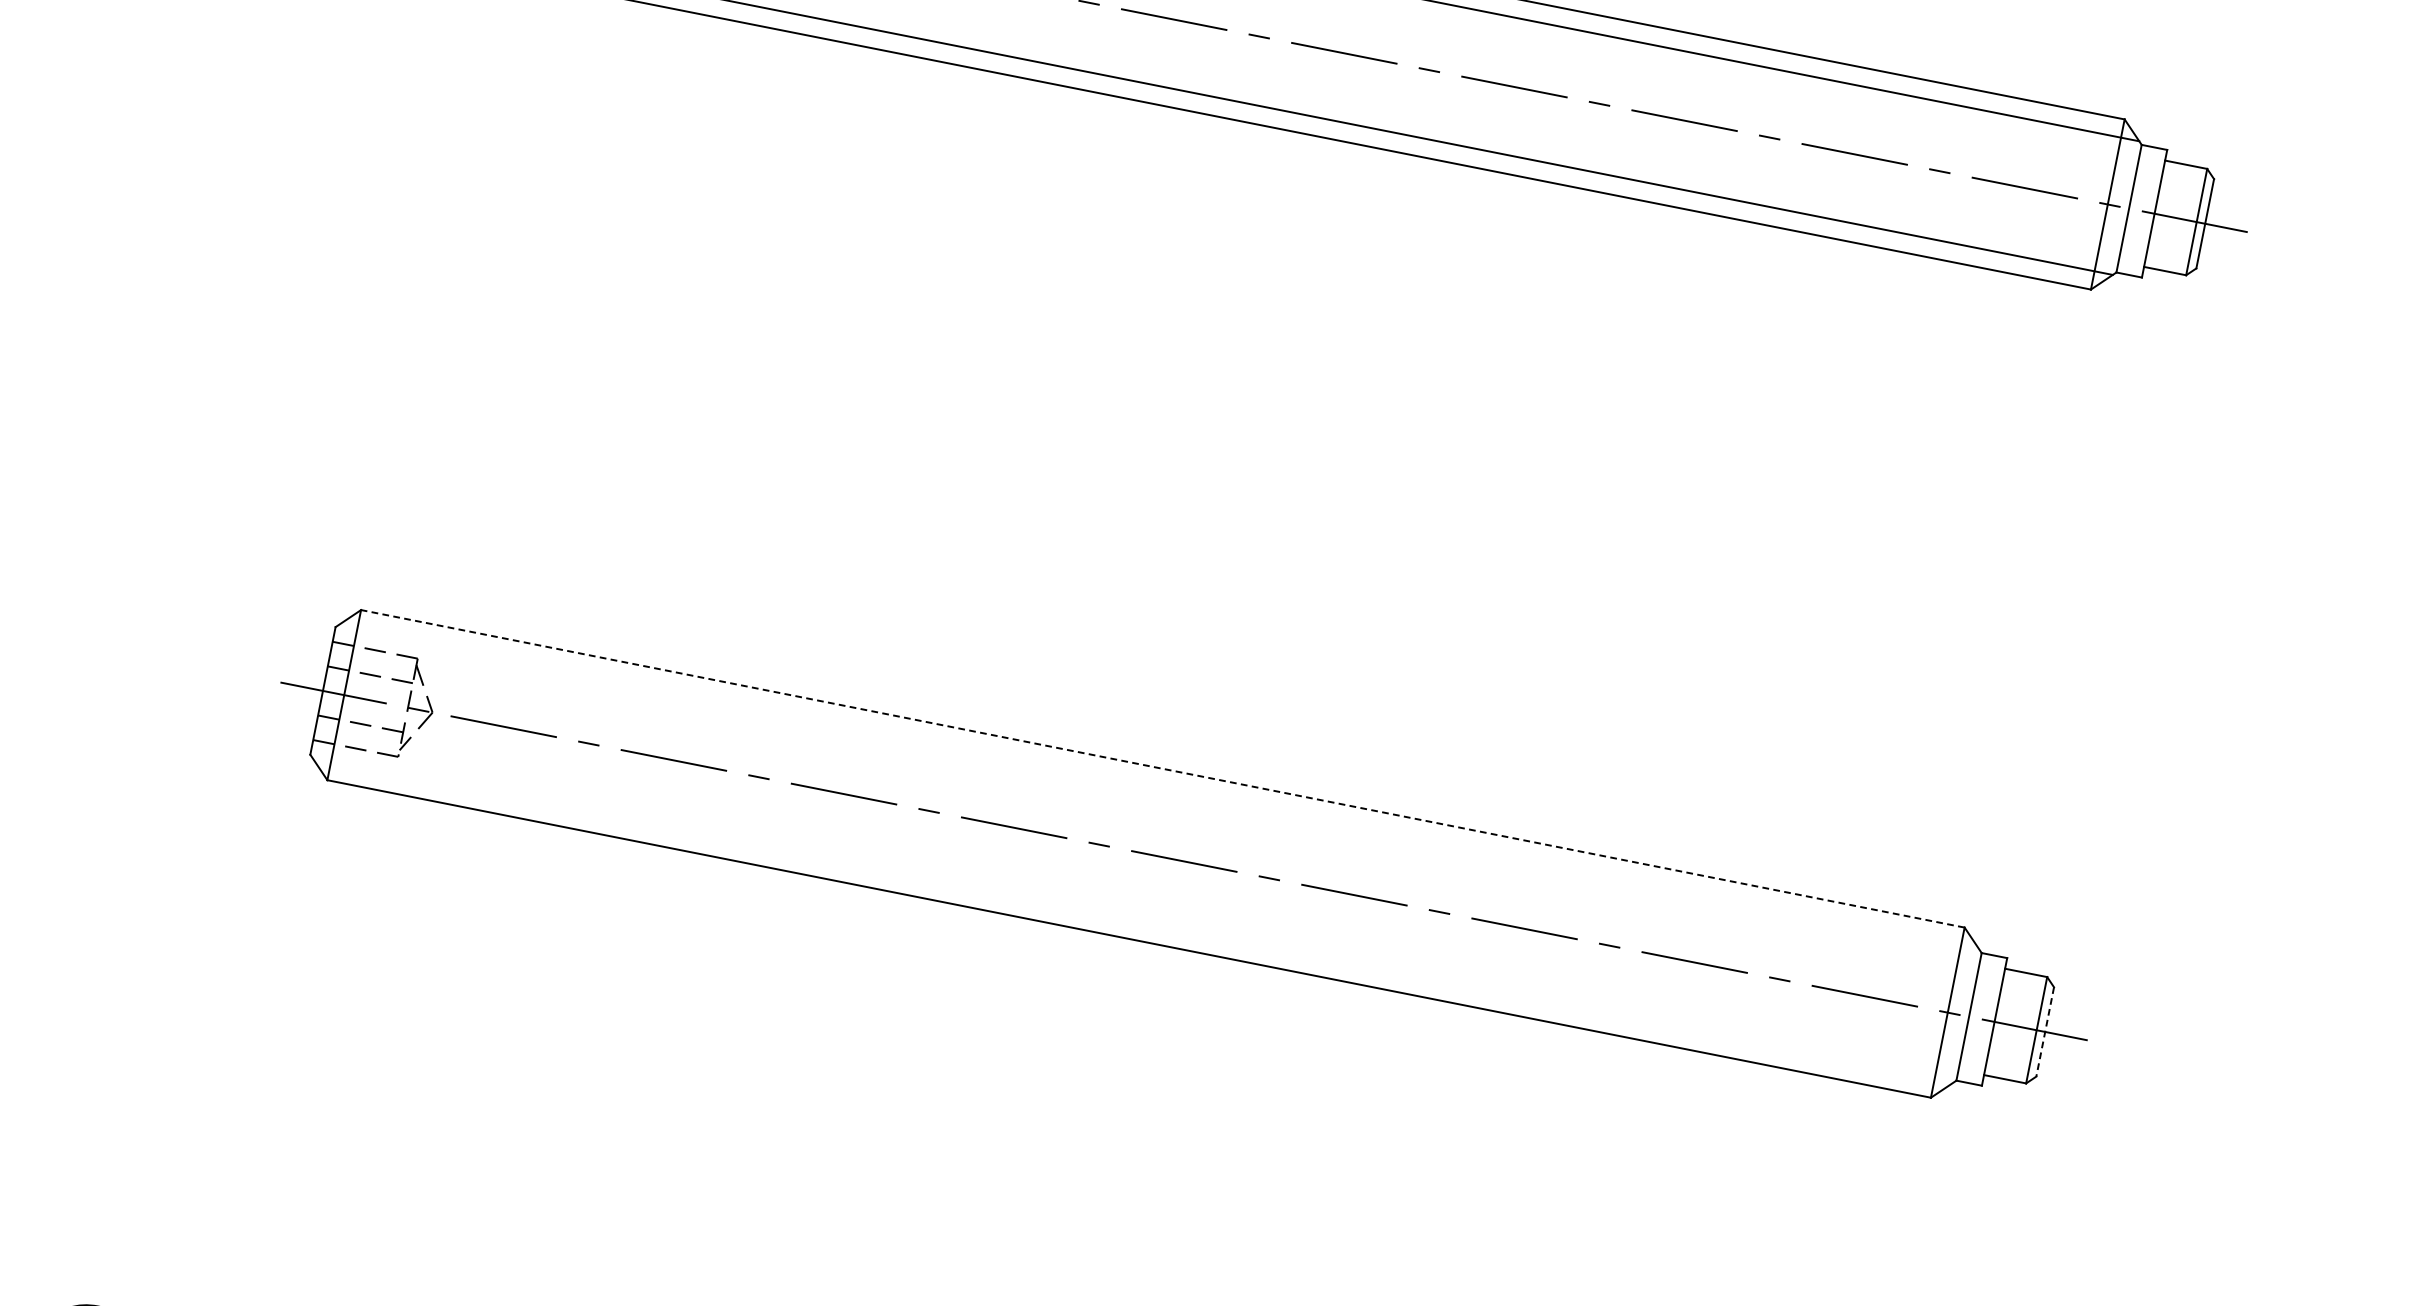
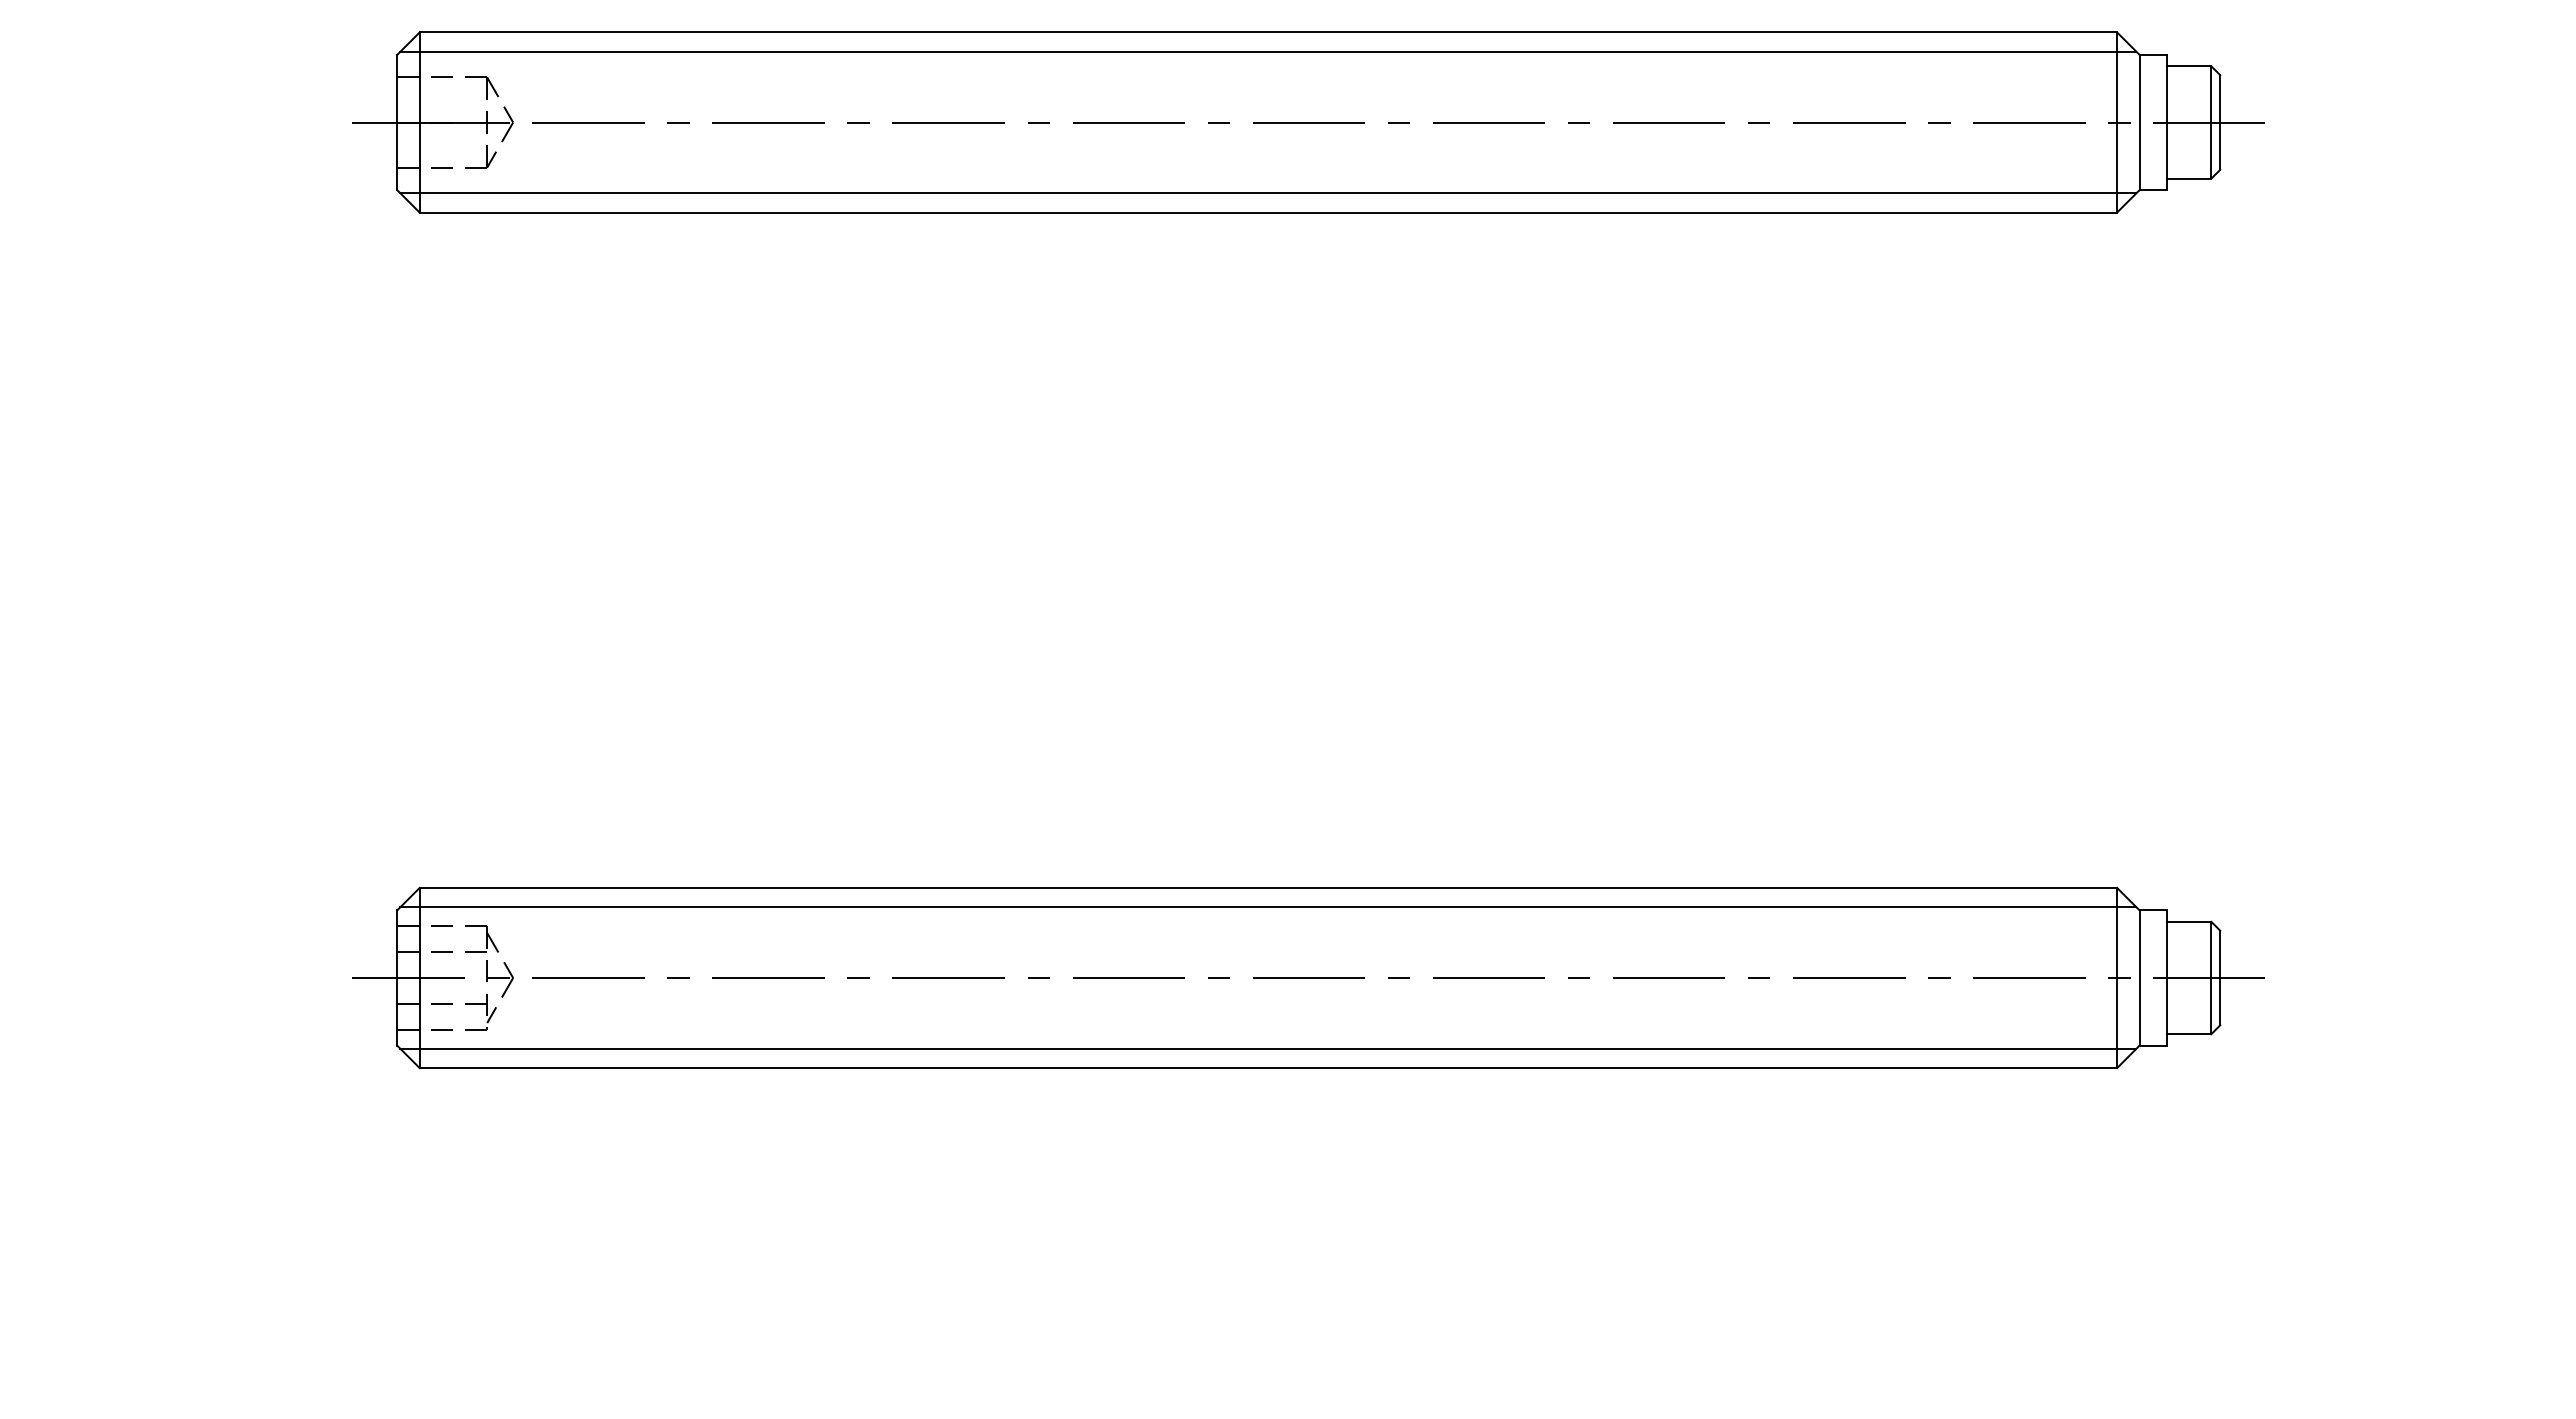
line: (1163, 768) -> (1268, 887), dashed -> solid
line: (1159, 787) -> (1268, 907), added
line: (1132, 920) -> (1268, 1048), added
line: (2045, 1032) -> (2220, 978), dashed -> solid

